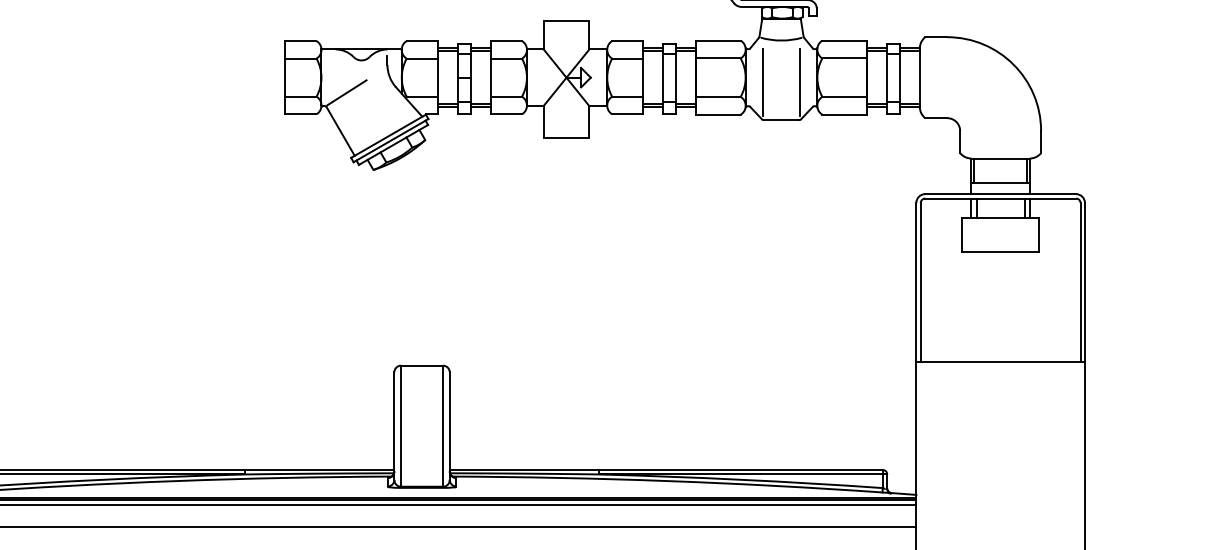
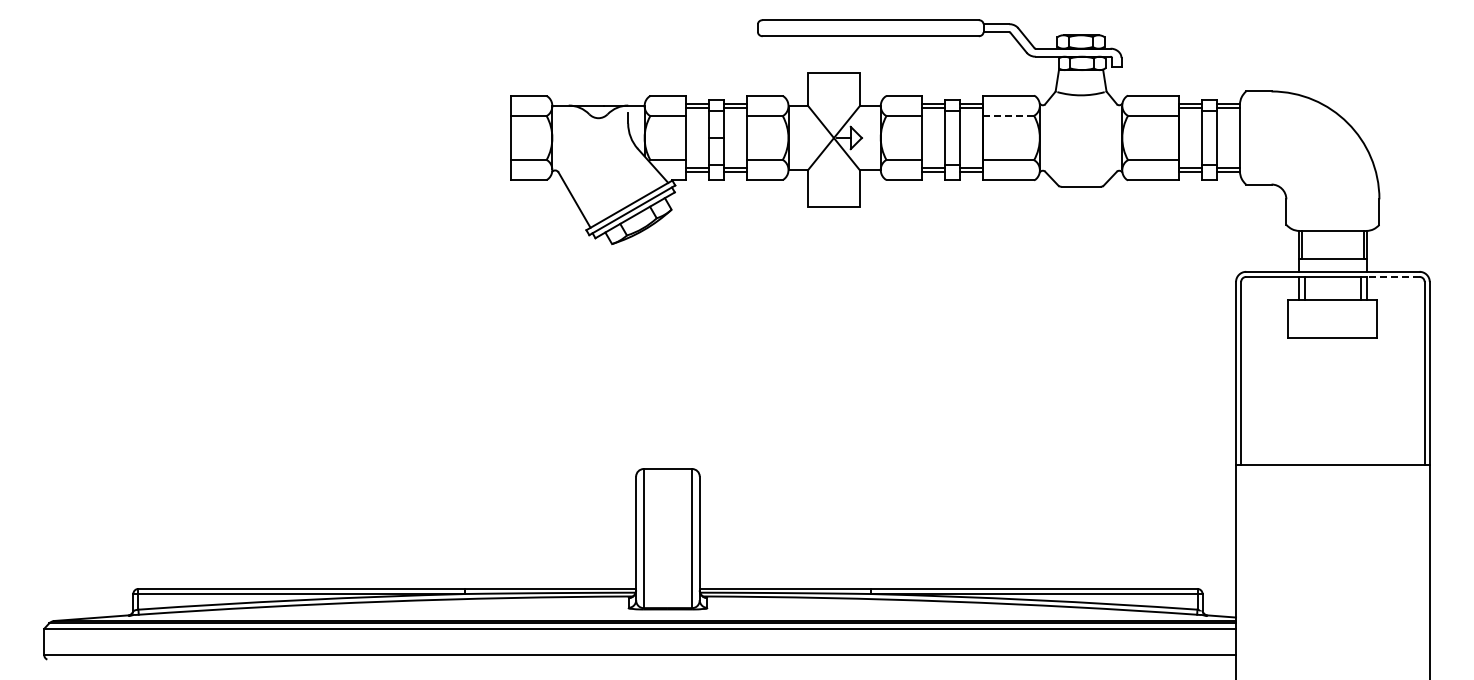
line: (719, 58) -> (1009, 115), solid -> dashed
line: (763, 82) -> (1060, 143), removed
line: (799, 82) -> (1101, 143), removed
line: (346, 92) -> (581, 155), removed
line: (1052, 198) -> (1392, 276), solid -> dashed

